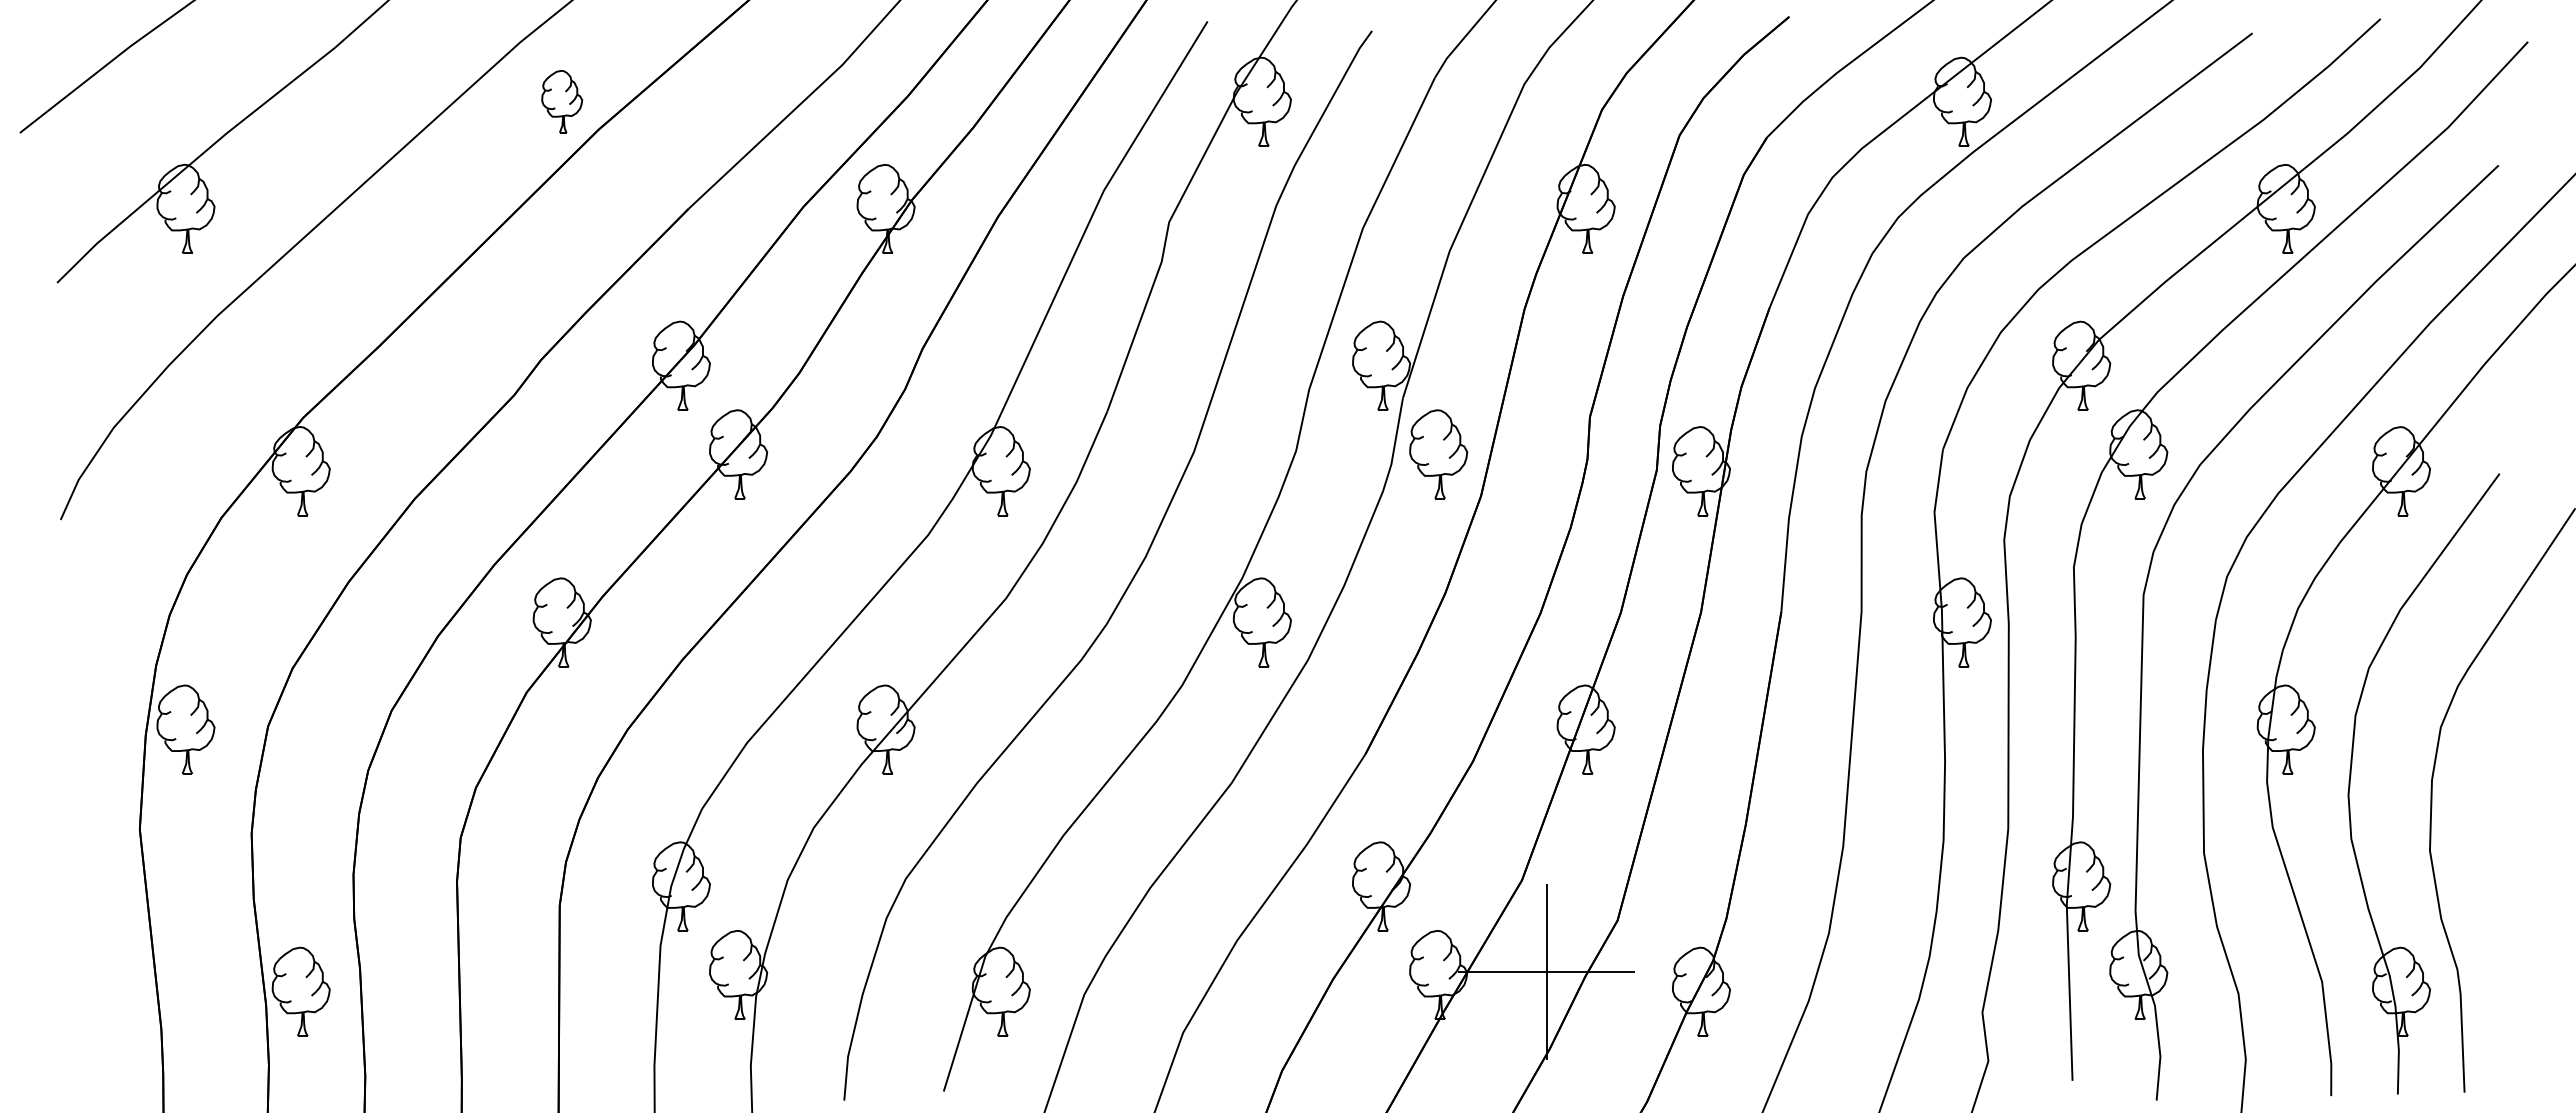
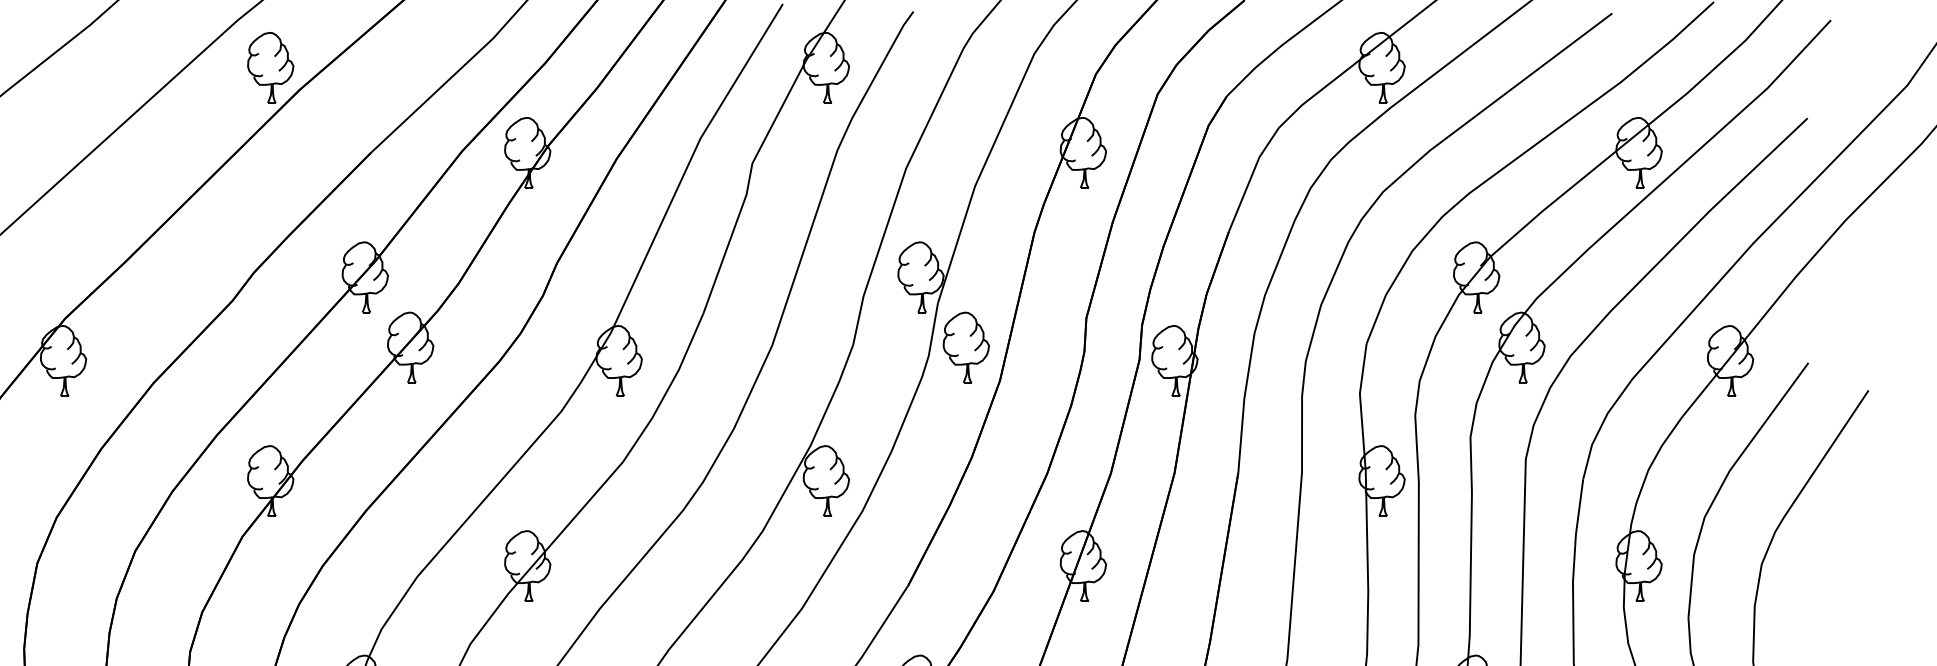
part: (561, 101) -> (270, 67), size x1.43

